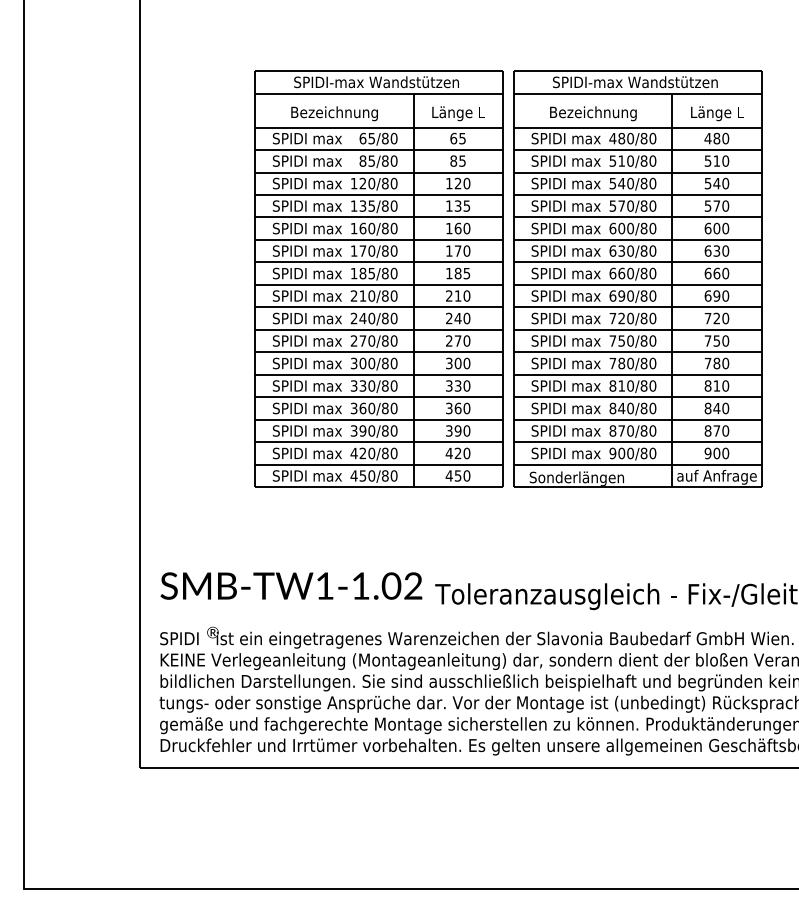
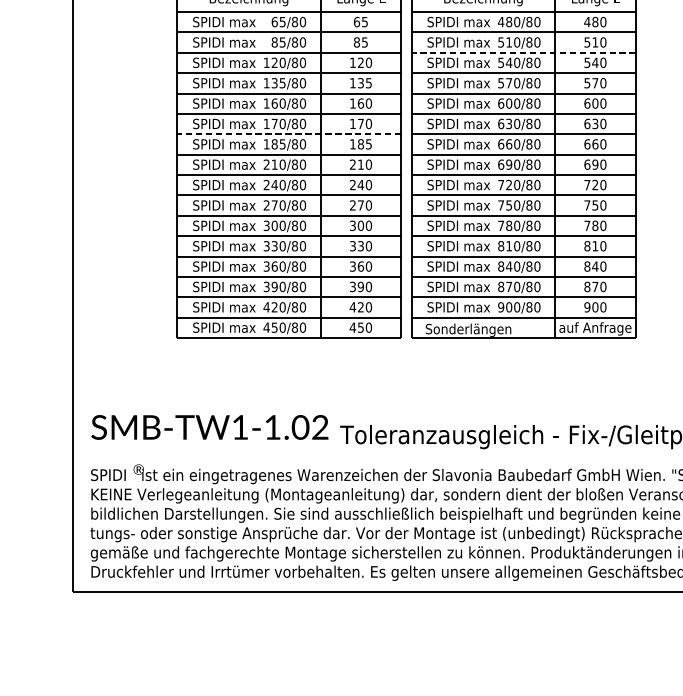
line: (637, 172) -> (523, 52), solid -> dashed
line: (378, 262) -> (288, 134), solid -> dashed

